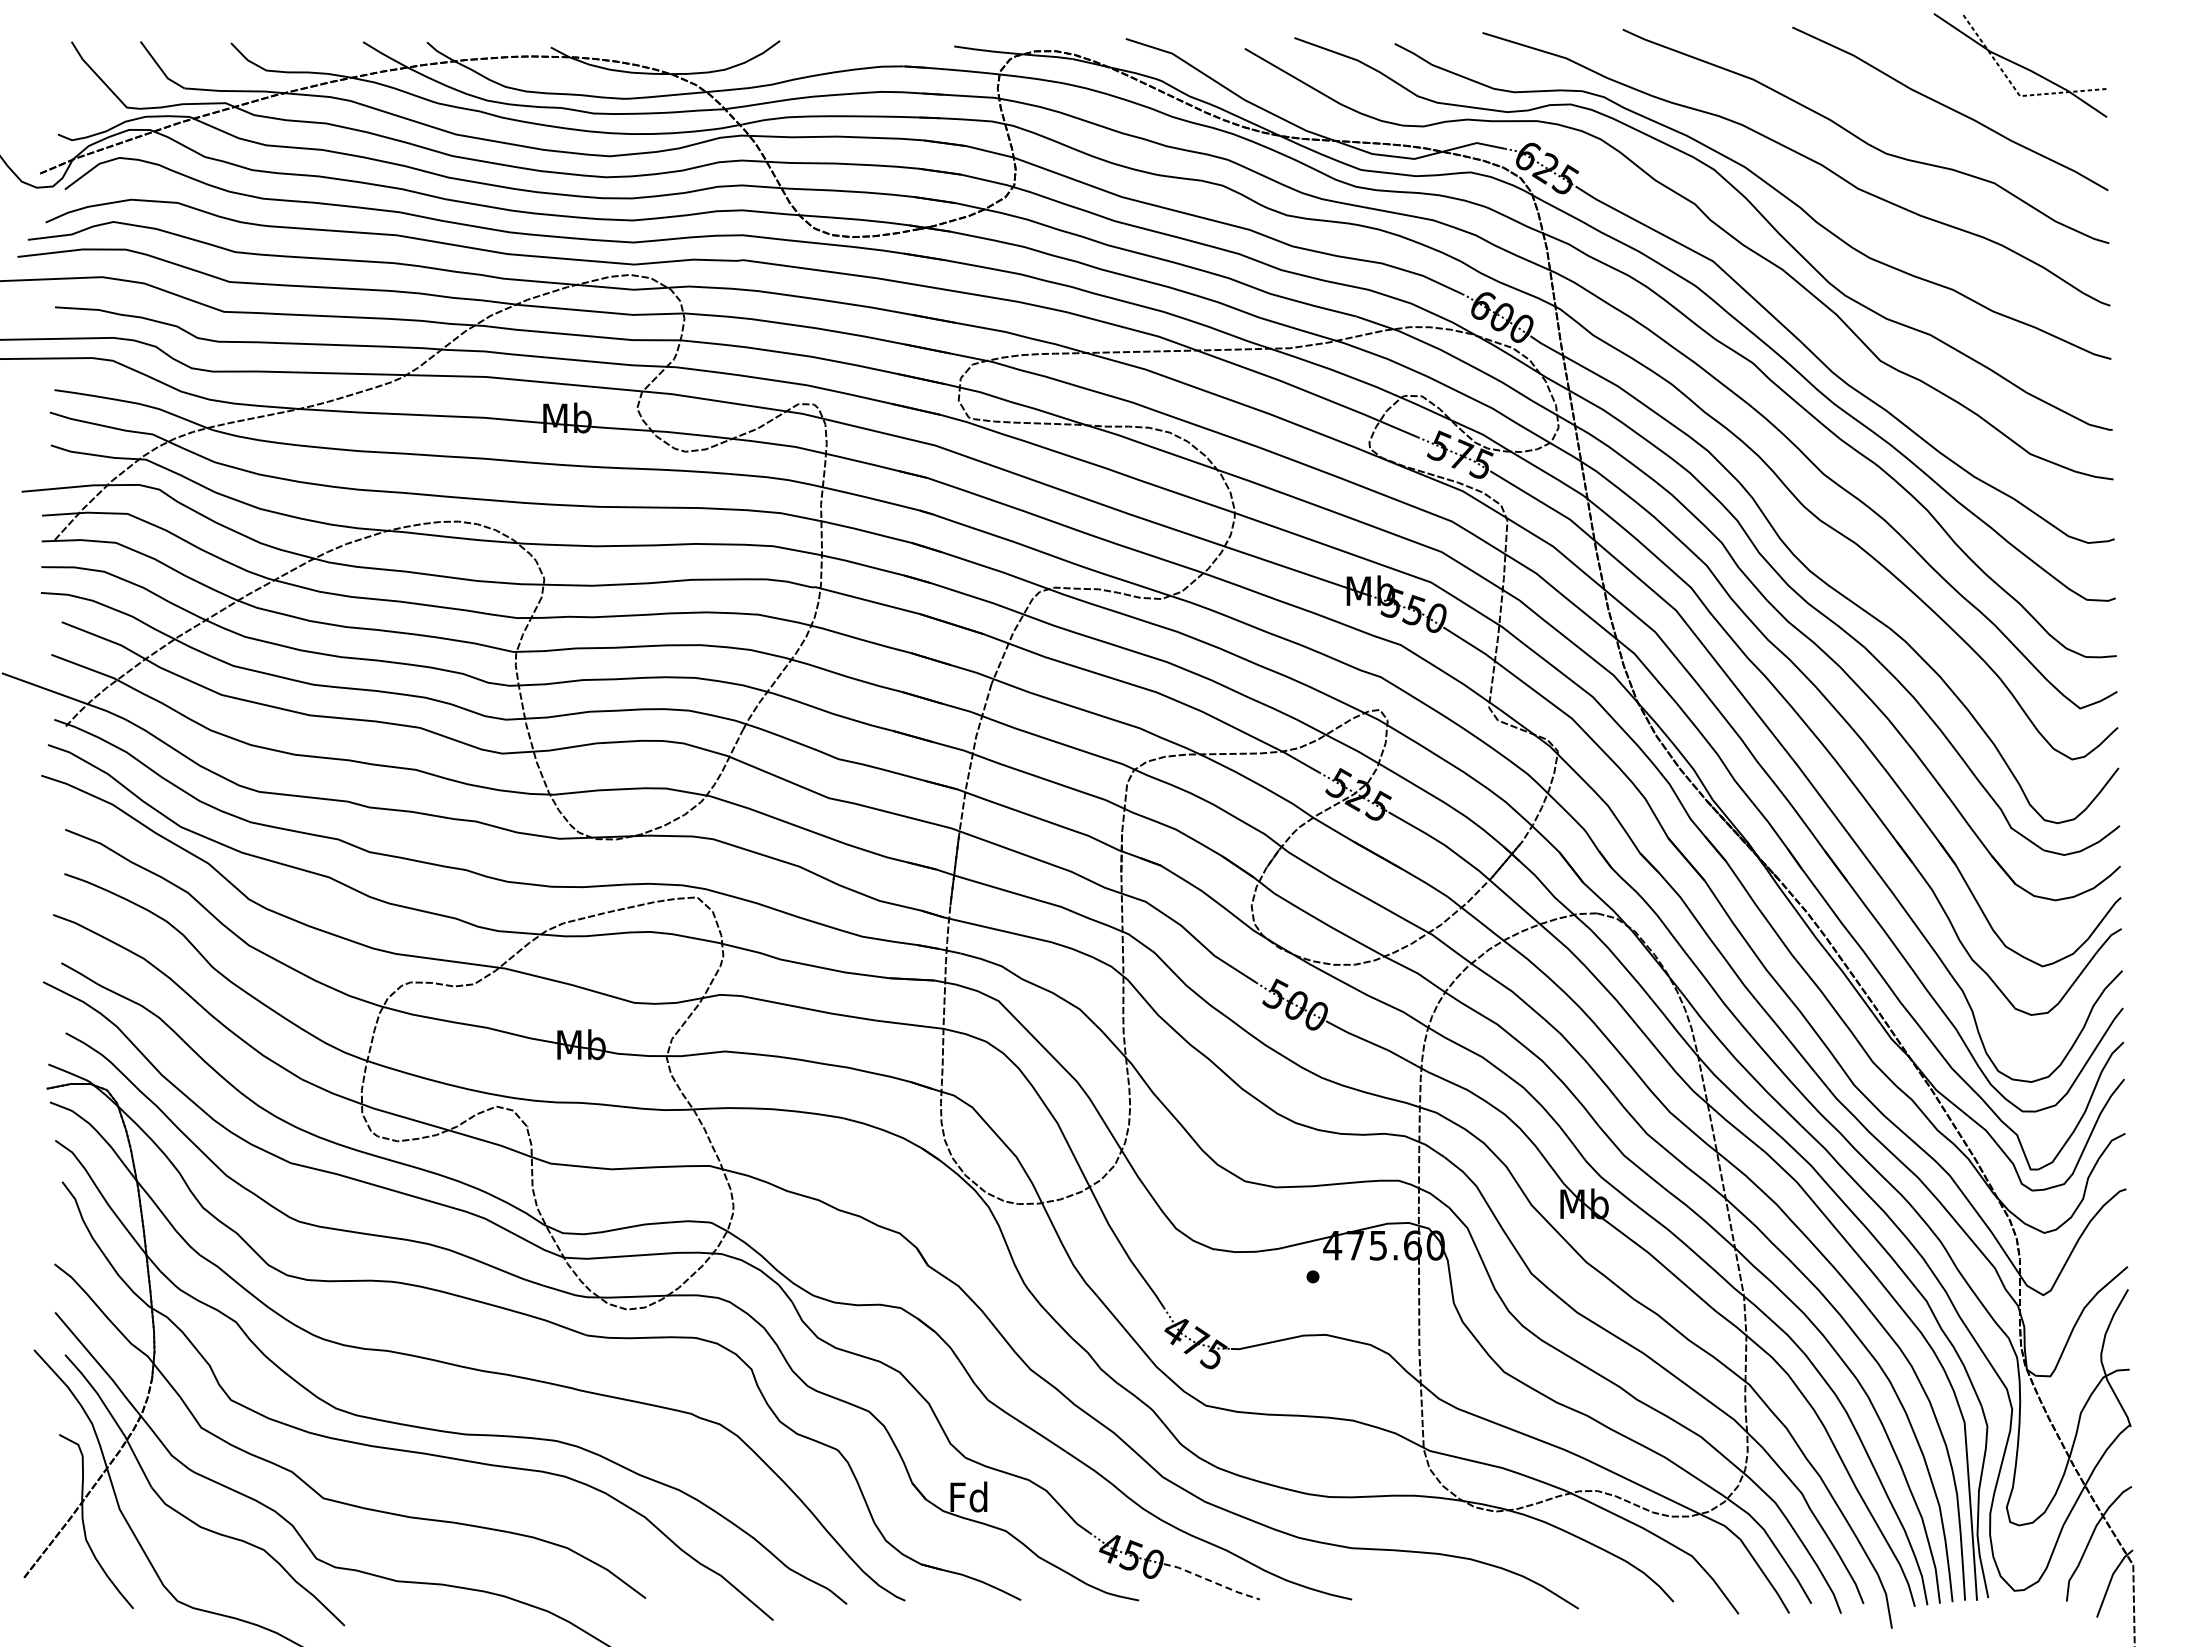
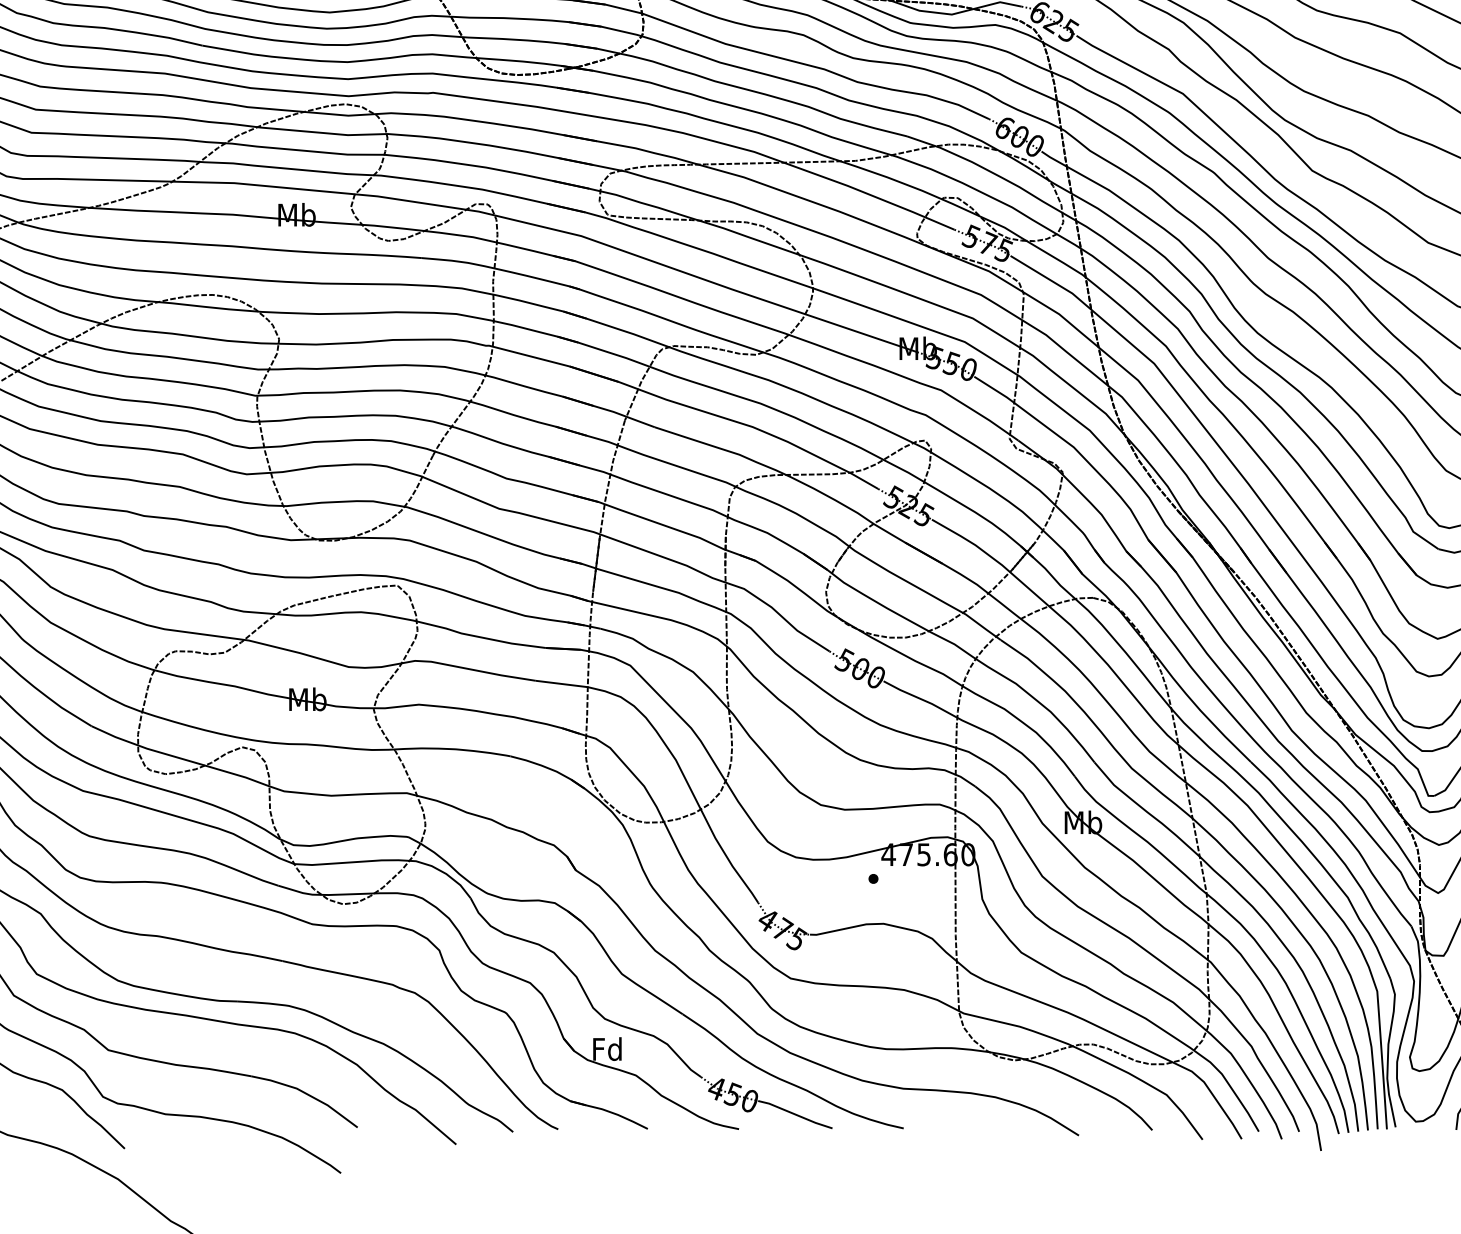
line: (1212, 1581) -> (795, 1114), dashed -> solid

